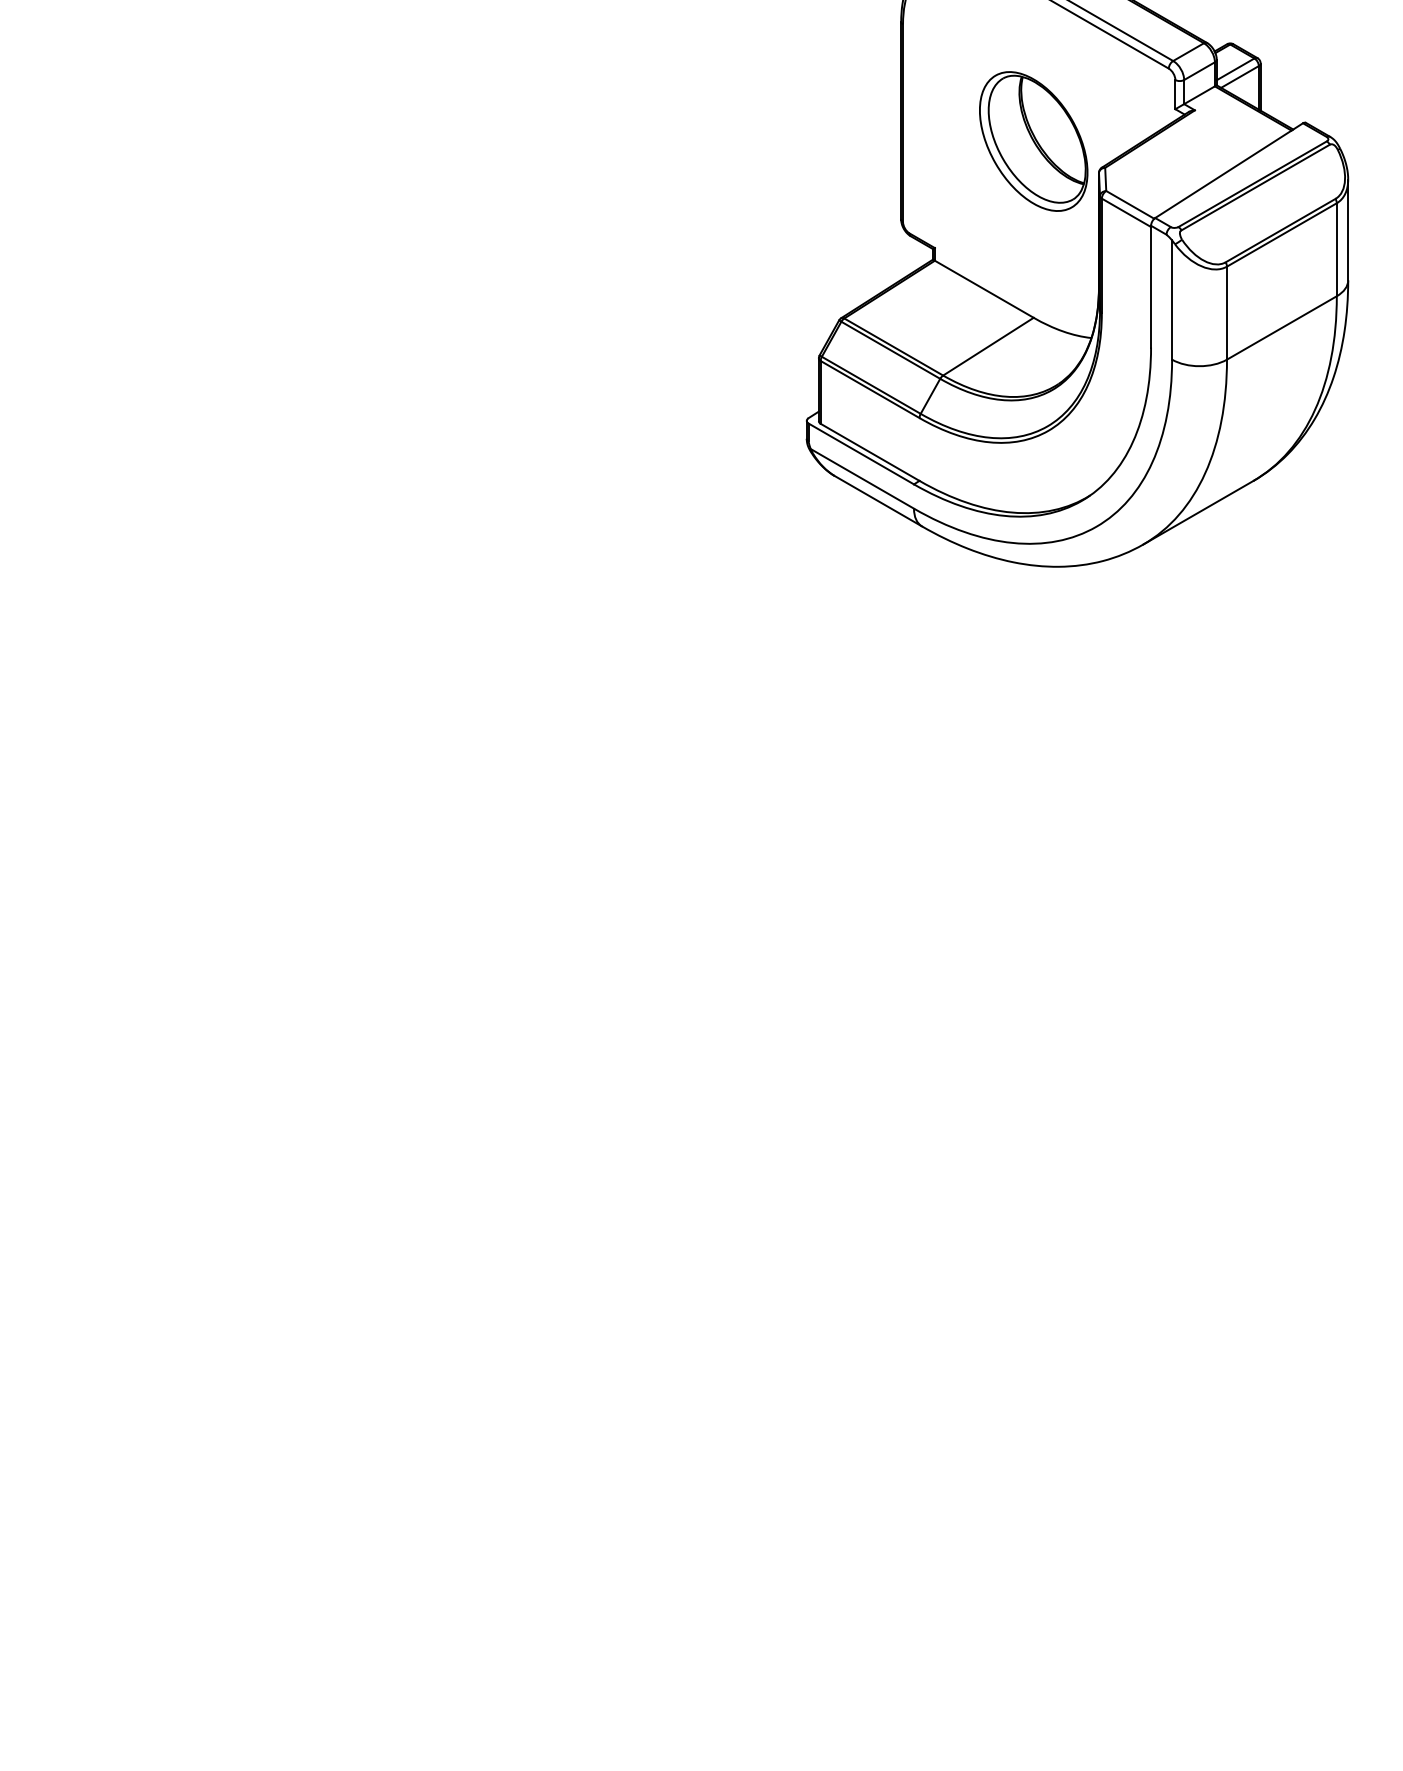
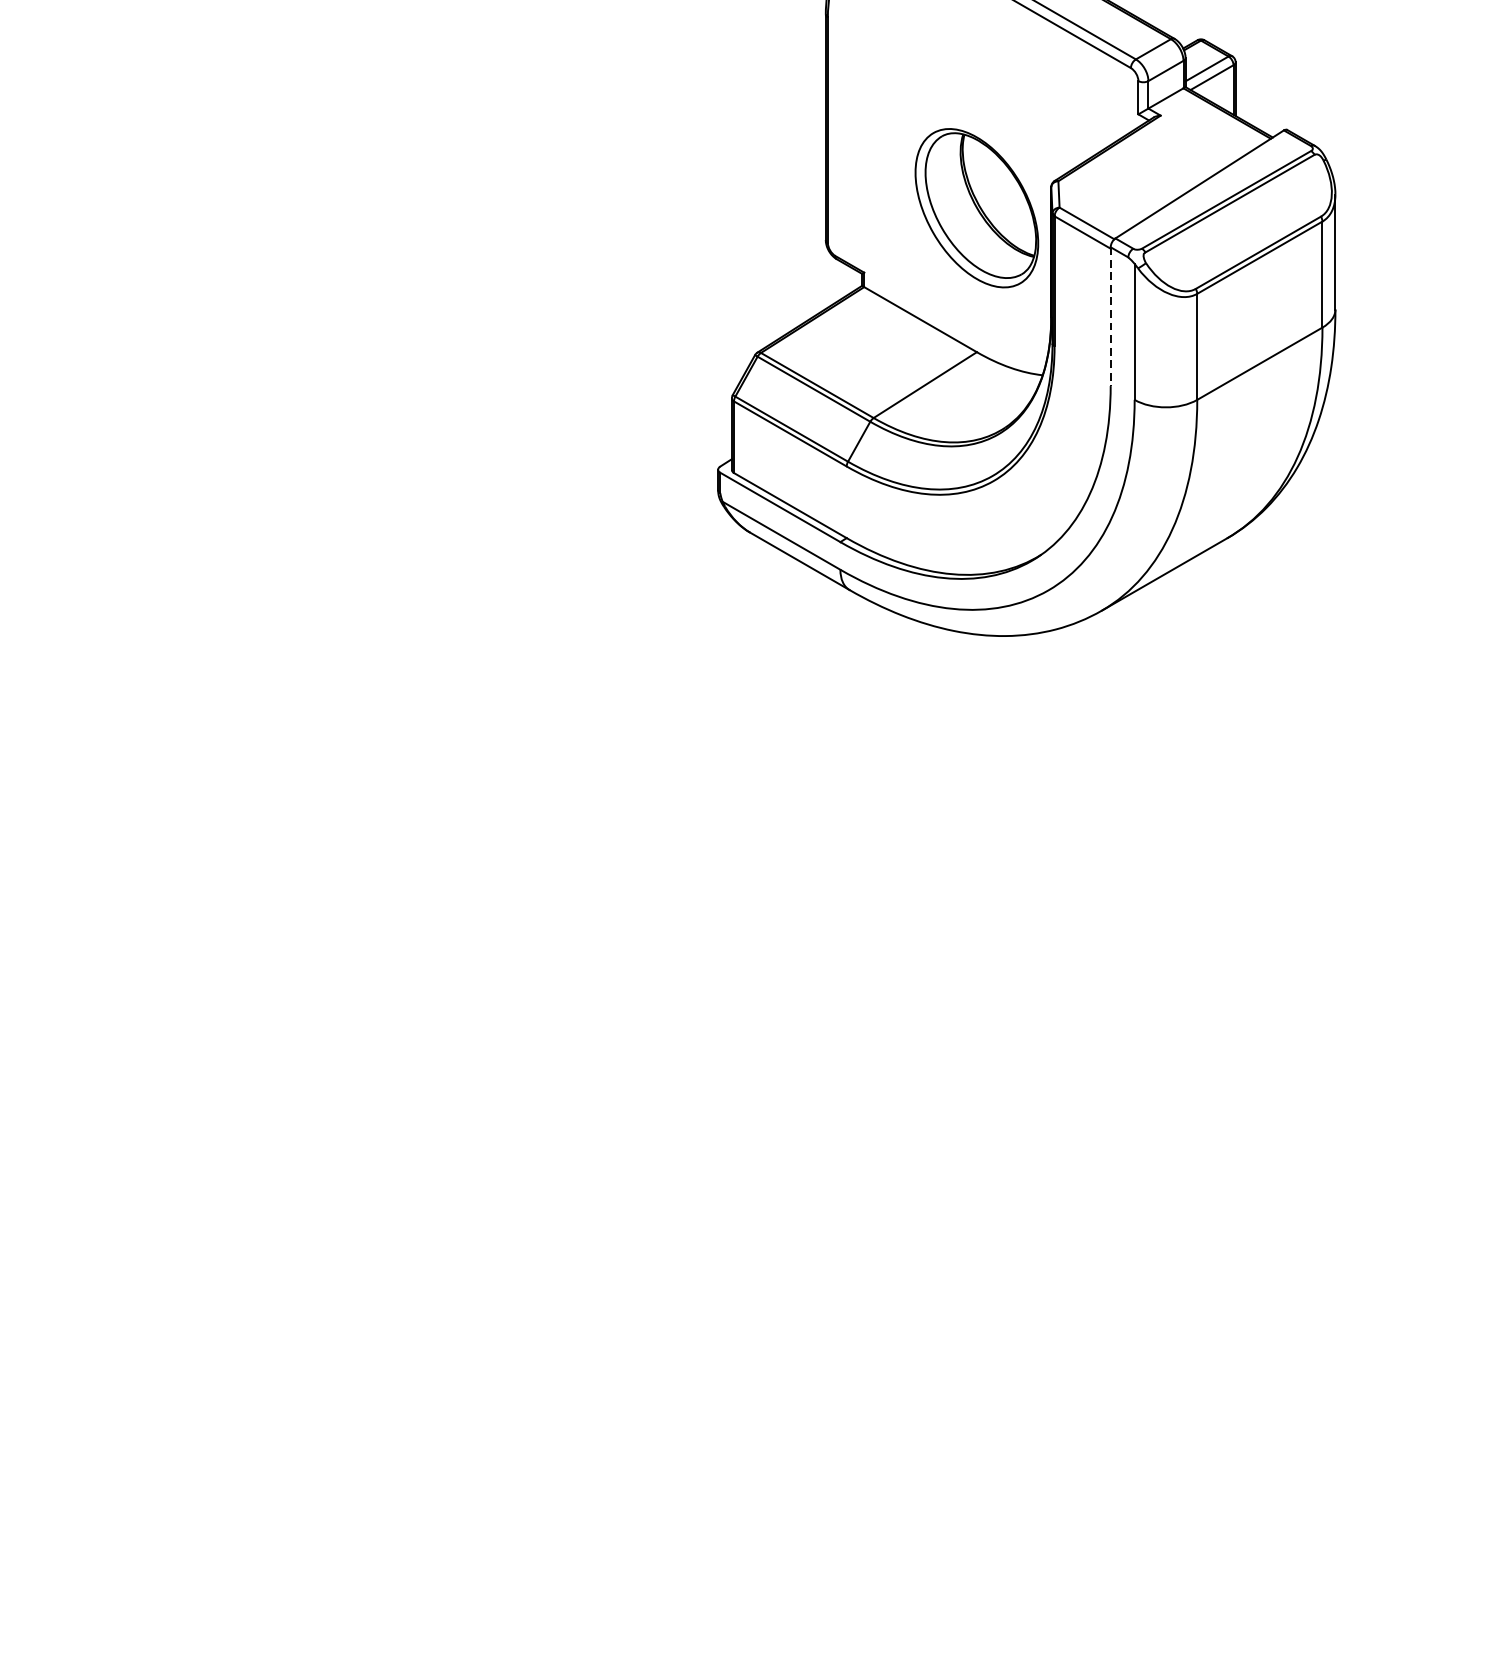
part: (1033, 141) -> (976, 208), moved
line: (1151, 286) -> (1111, 316), solid -> dashed

